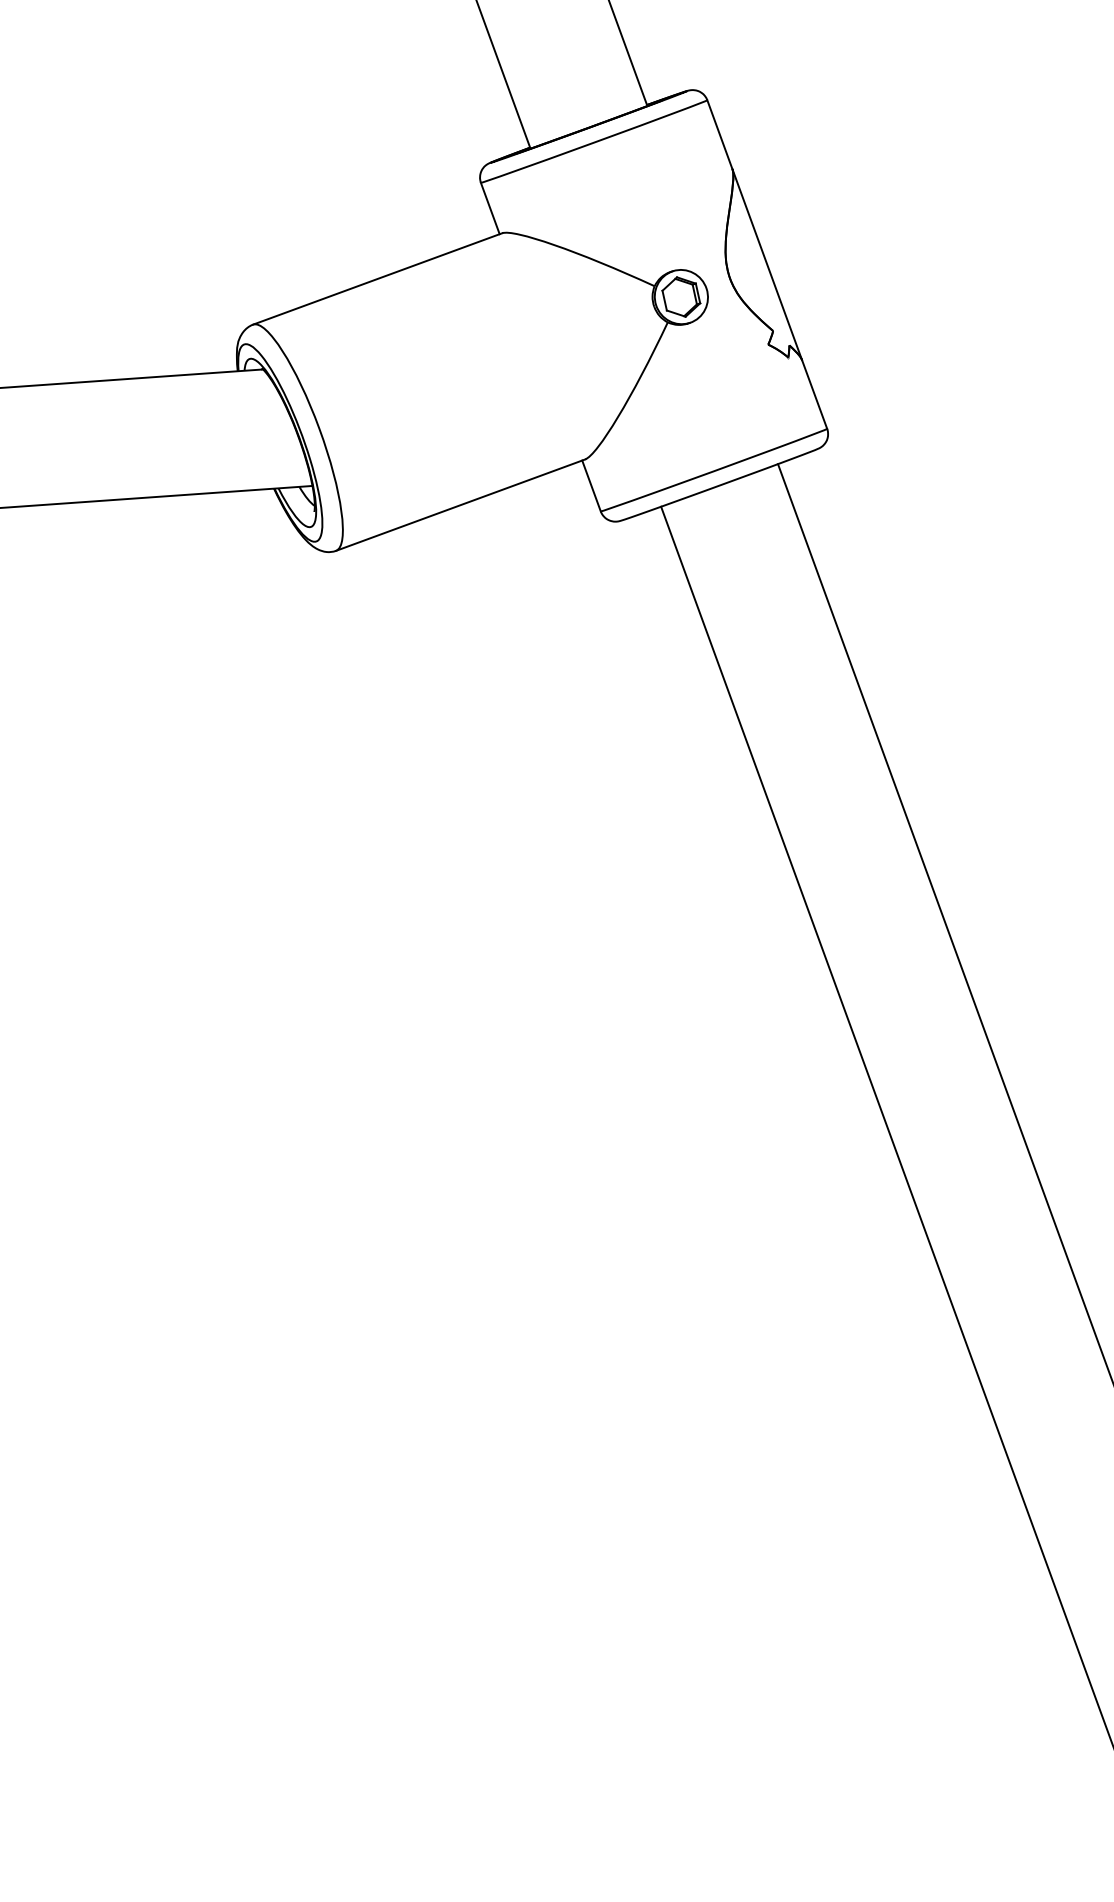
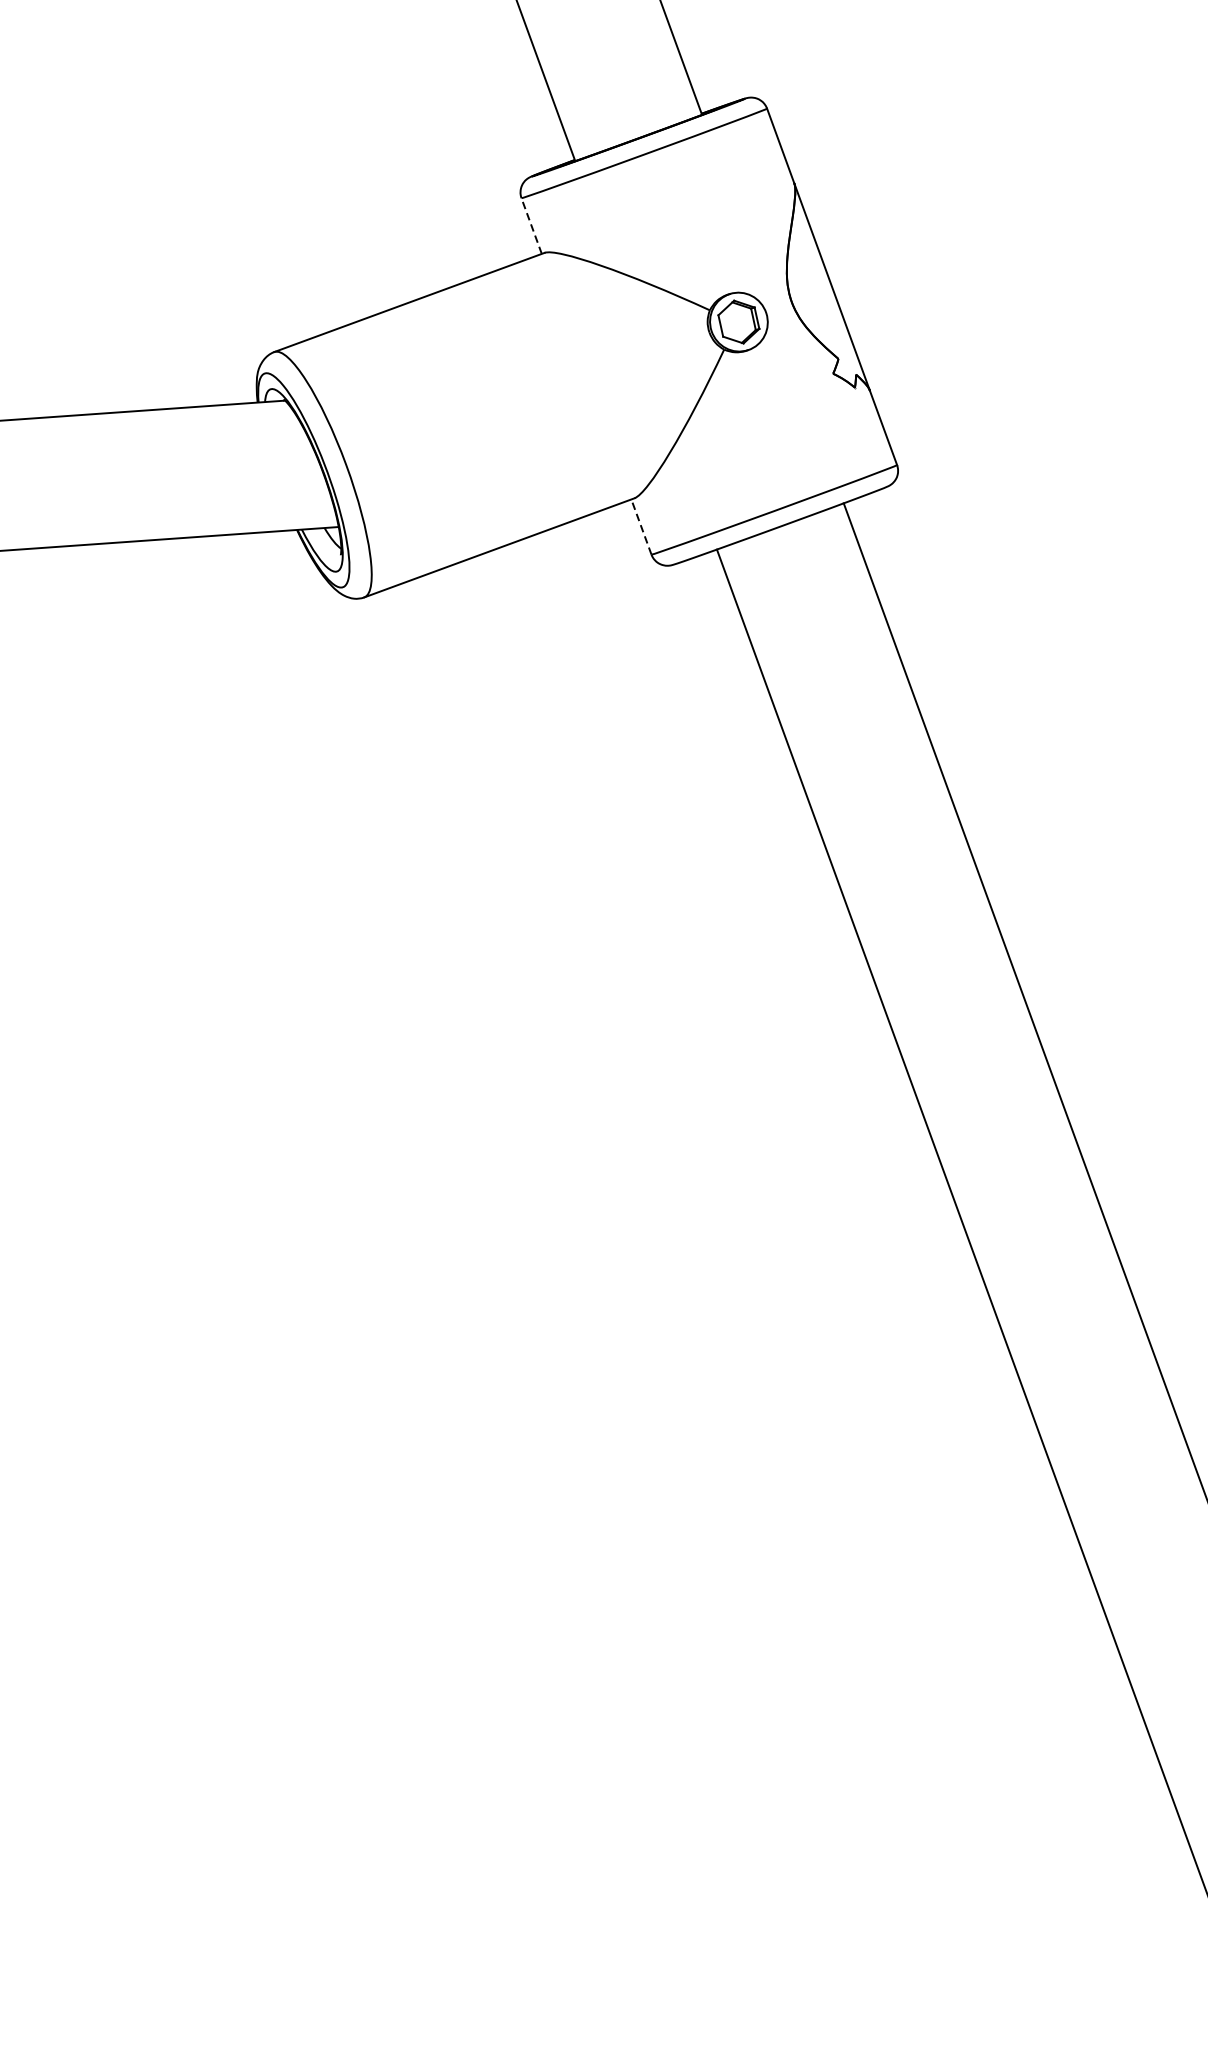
line: (490, 208) -> (531, 226), solid -> dashed
line: (591, 485) -> (641, 526), solid -> dashed

